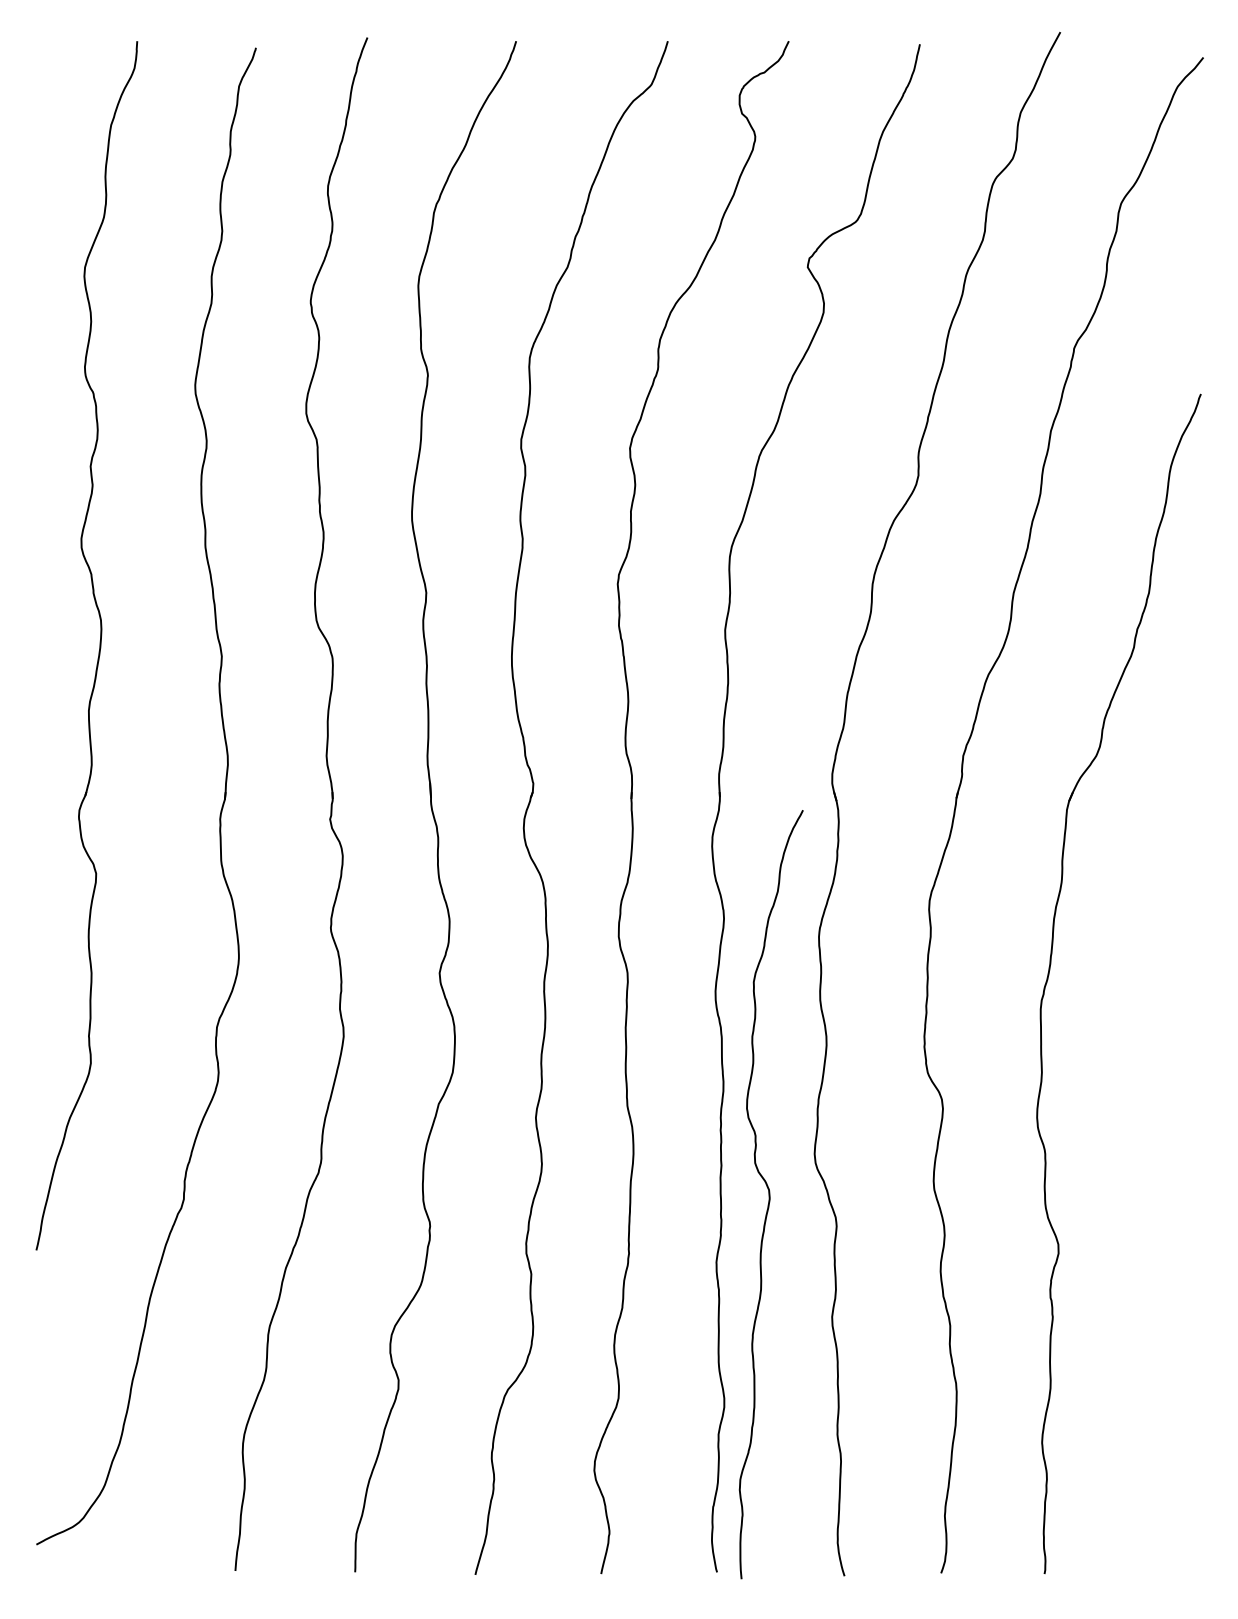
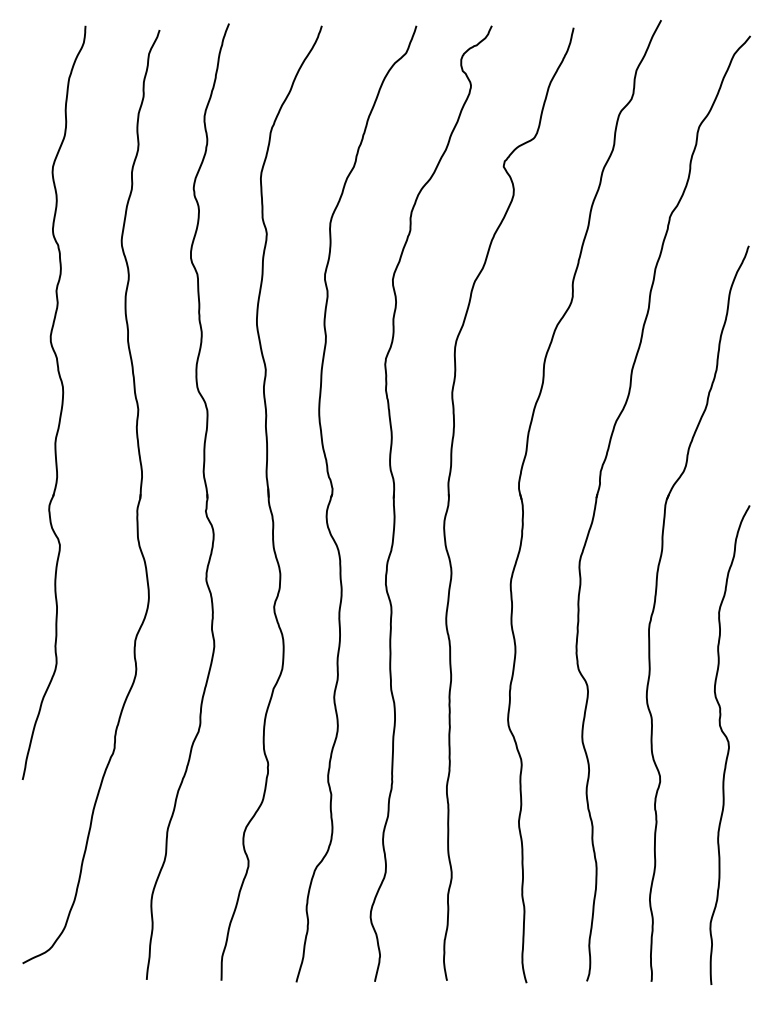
curve: (770, 1193) -> (729, 744), moved

